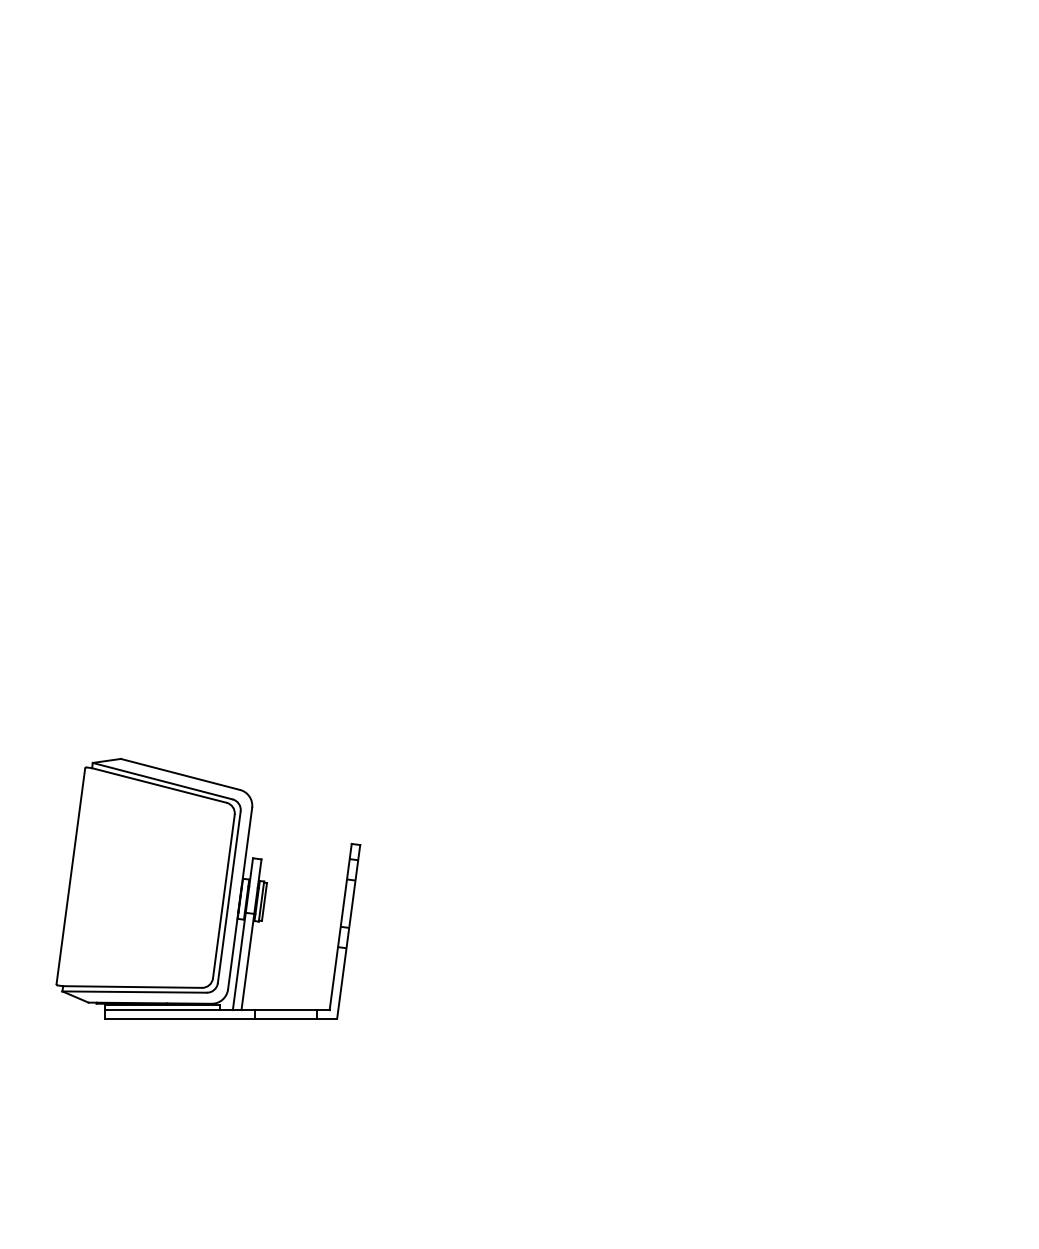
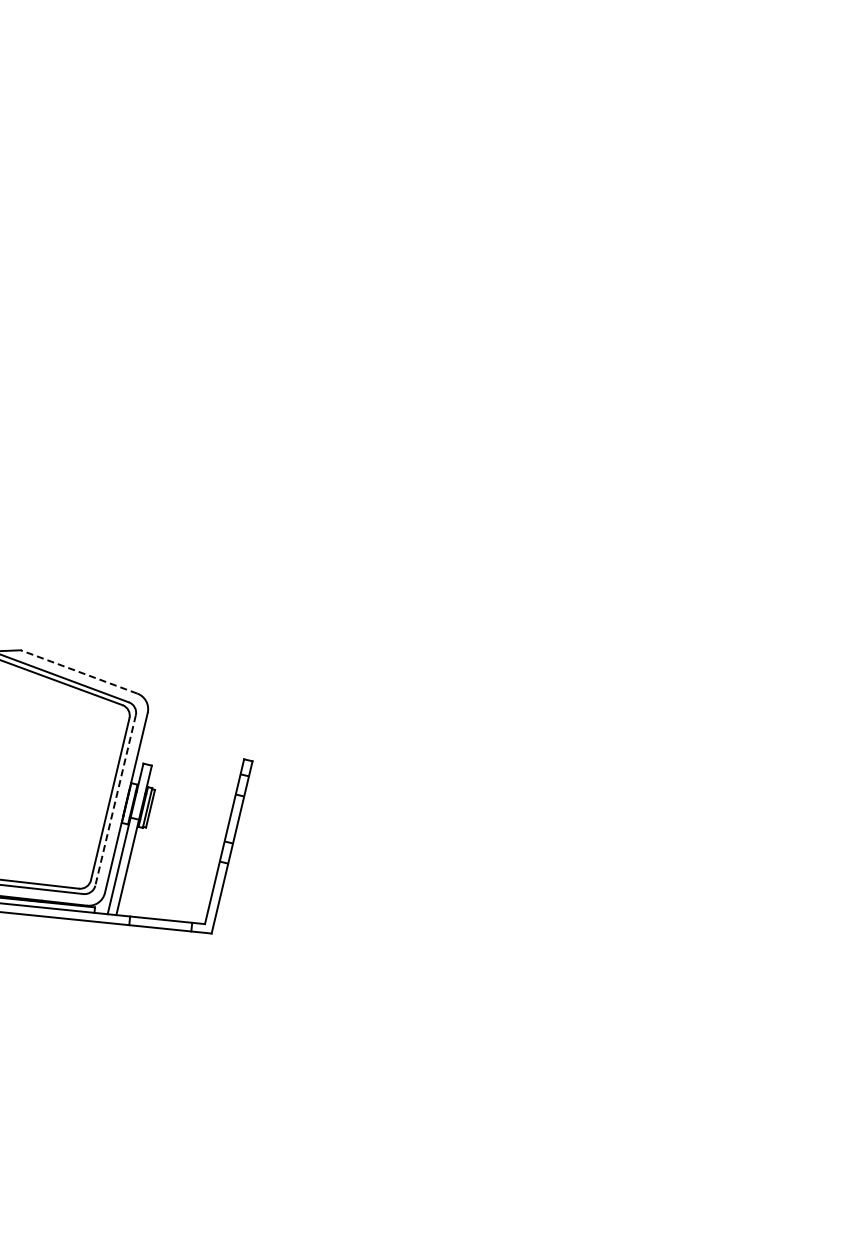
line: (180, 774) -> (79, 672), solid -> dashed
line: (229, 897) -> (115, 800), solid -> dashed

